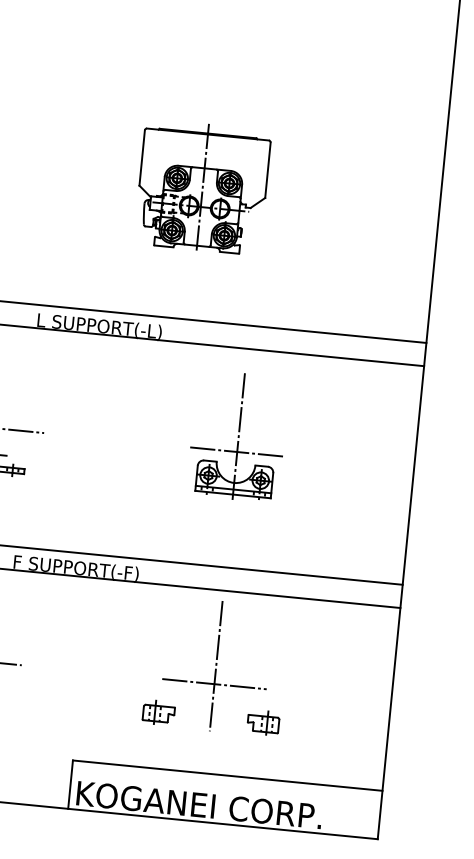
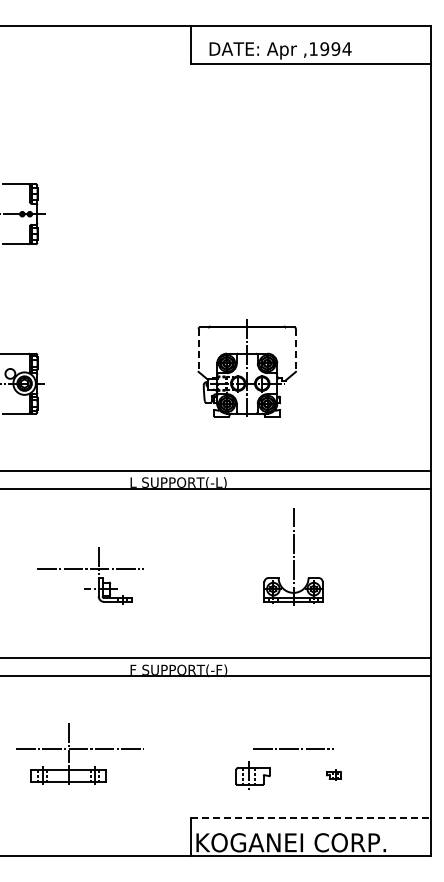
line: (142, 158) -> (198, 350), solid -> dashed
line: (267, 170) -> (295, 350), solid -> dashed
line: (237, 451) -> (293, 568), removed
line: (216, 665) -> (293, 734), removed
part: (158, 712) -> (252, 774), size x1.4
part: (262, 722) -> (333, 774), size x0.6
line: (227, 776) -> (310, 818), solid -> dashed

